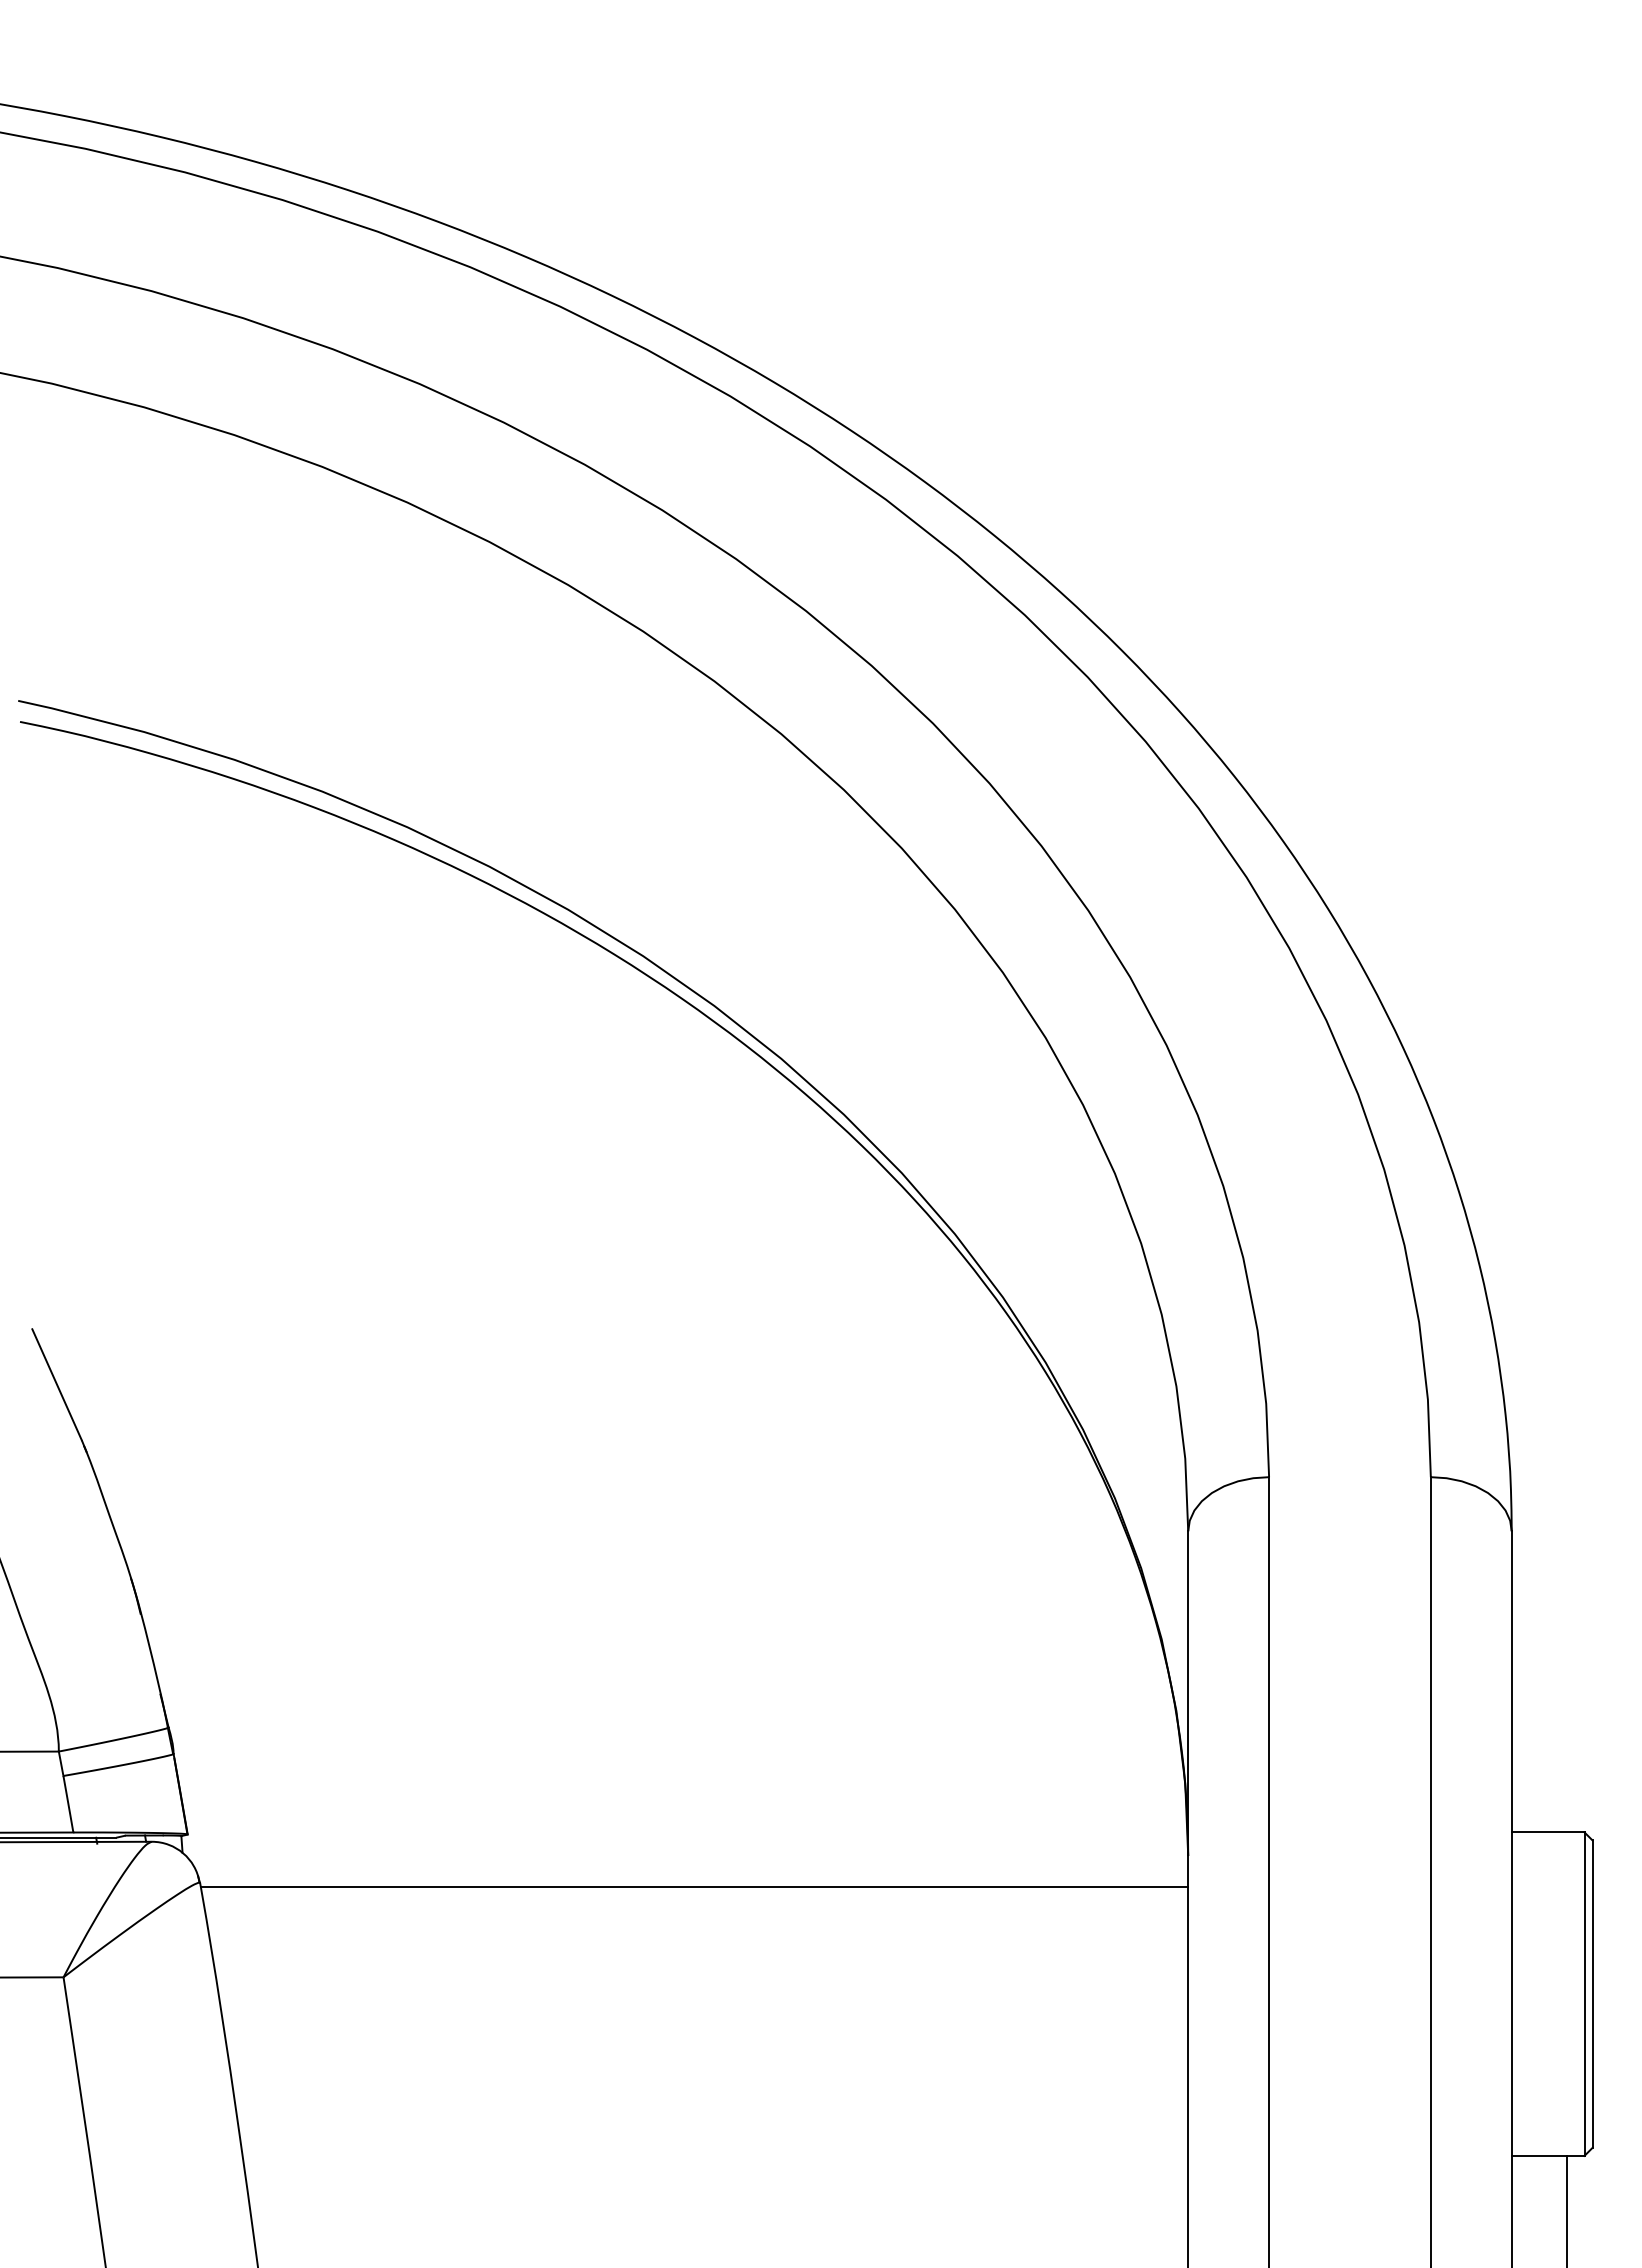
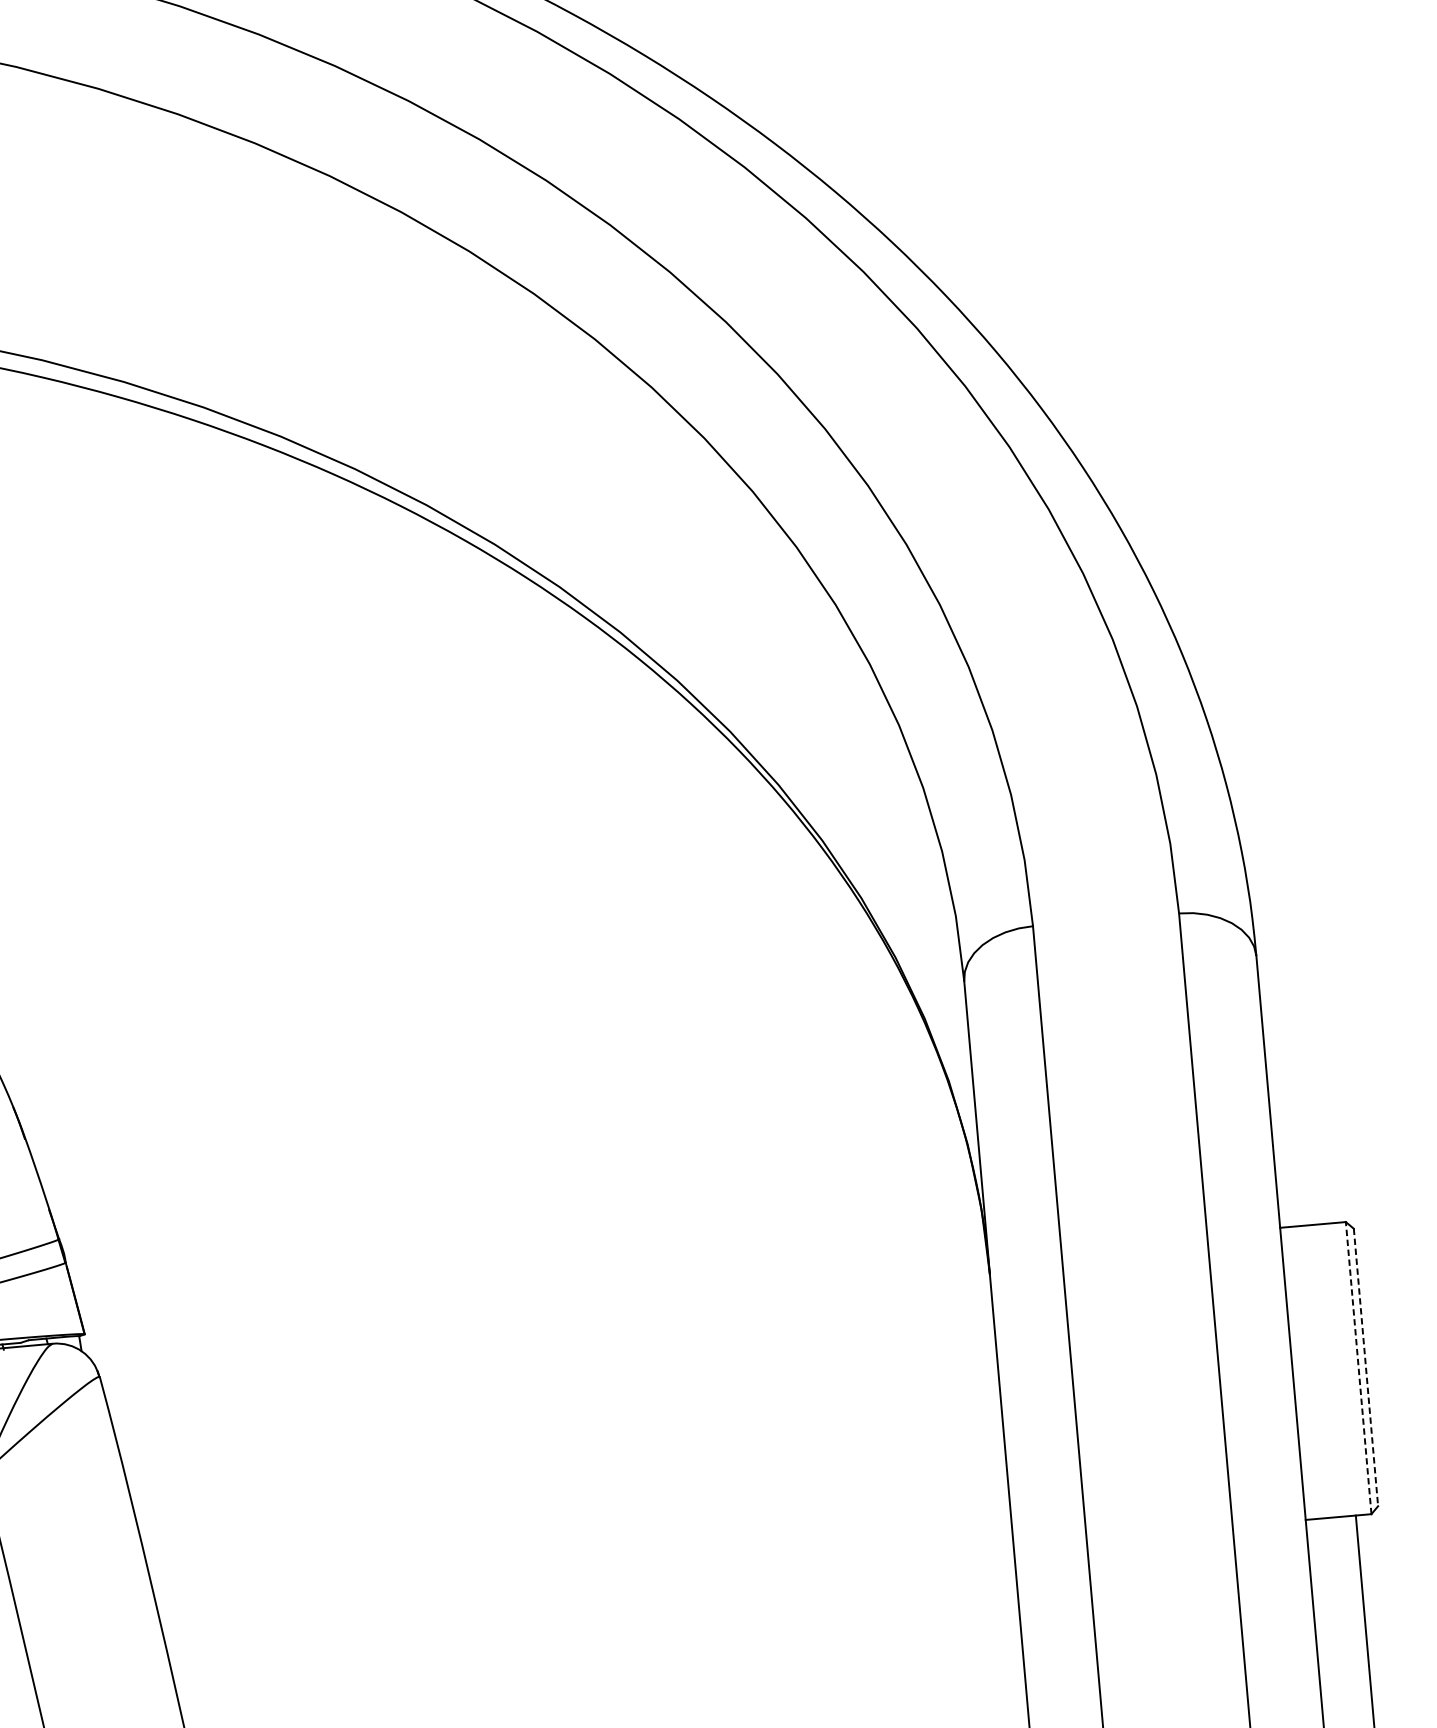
line: (694, 1886) -> (546, 1341), removed
line: (1584, 1994) -> (1358, 1368), solid -> dashed
line: (1592, 1994) -> (1365, 1367), solid -> dashed

